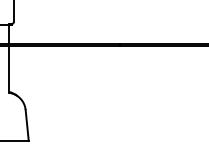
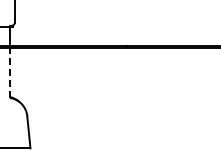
line: (9, 68) -> (10, 72), solid -> dashed

